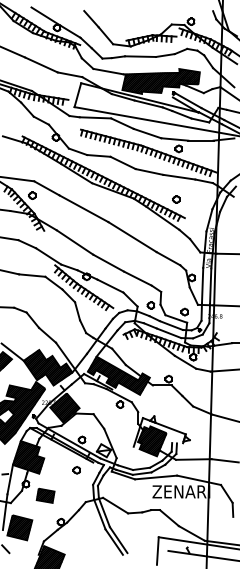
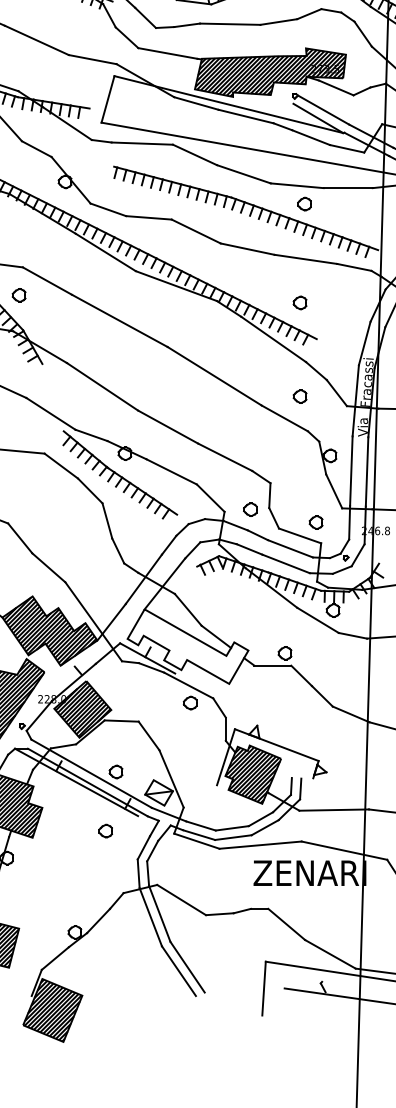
part: (176, 247) -> (300, 396), added
hatch: (118, 375) -> (187, 646), removed
part: (45, 495) -> (44, 880), removed

